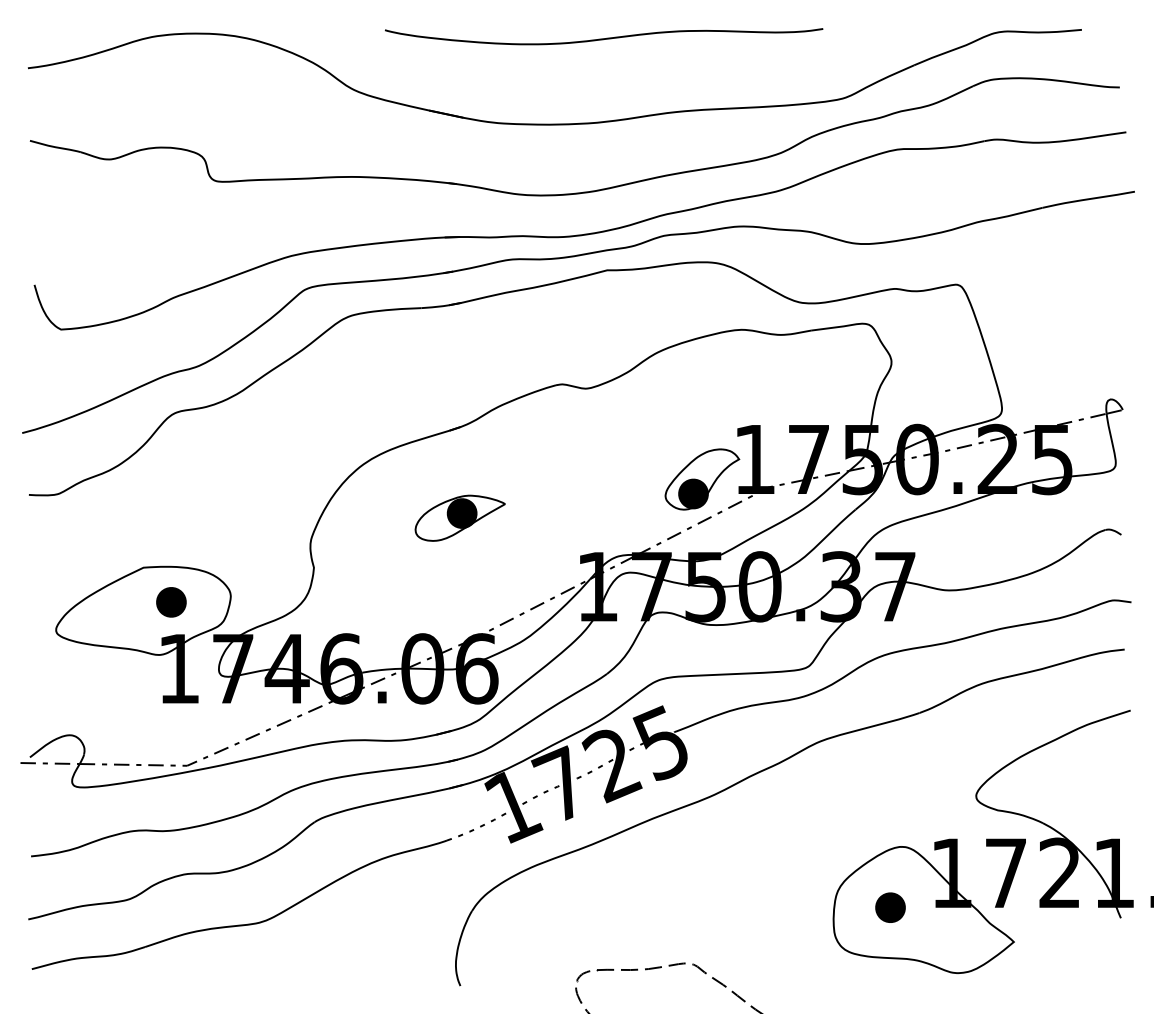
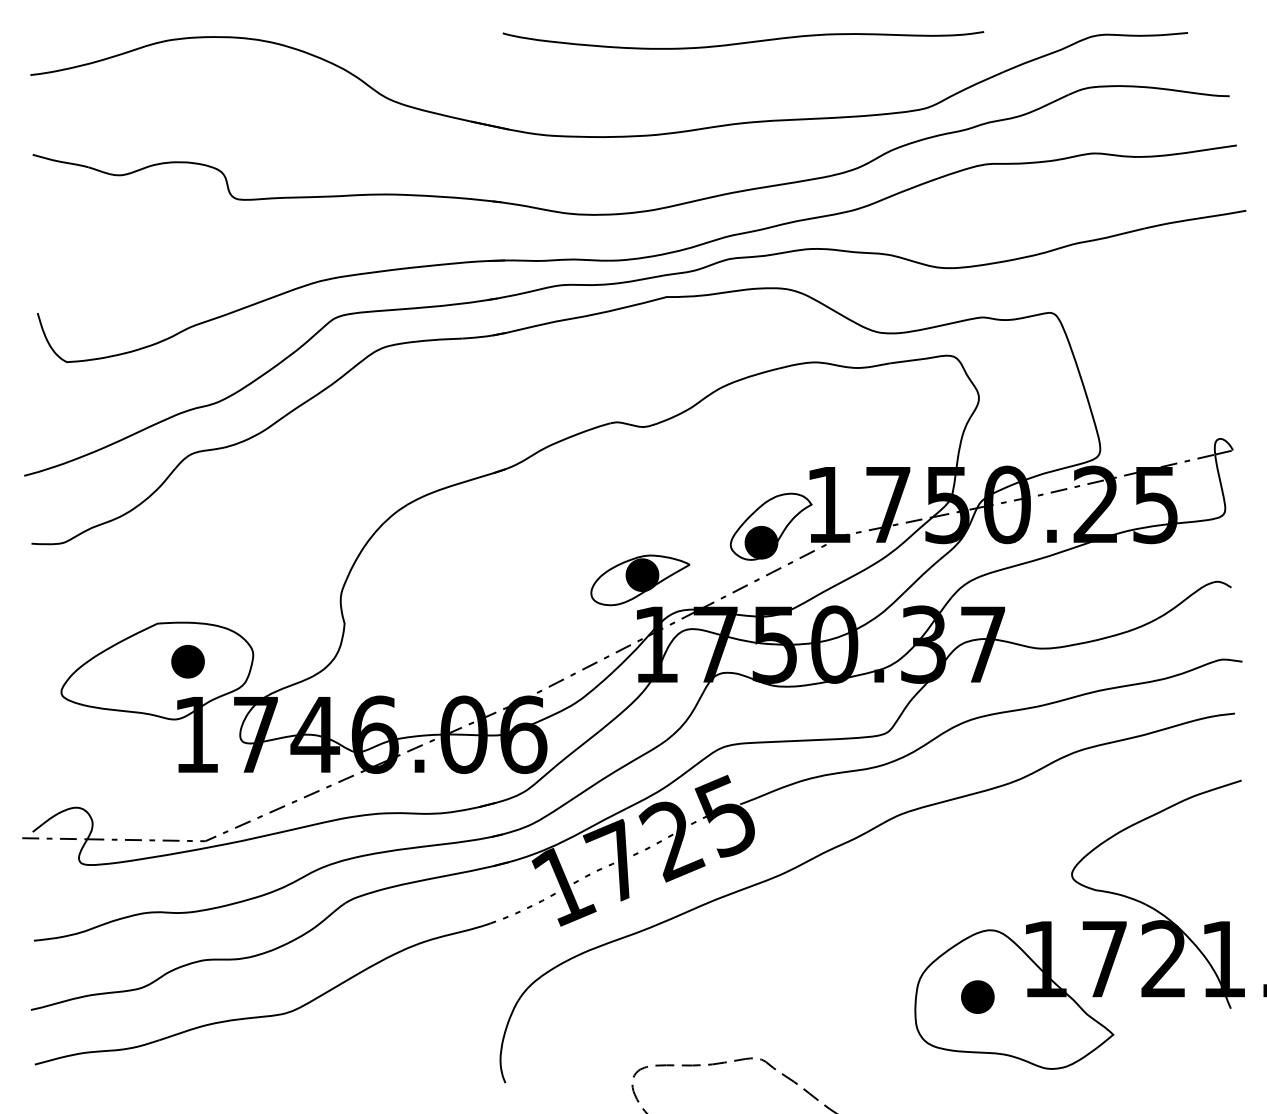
curve: (604, 38) -> (743, 42), moved
part: (459, 517) -> (639, 579), moved

